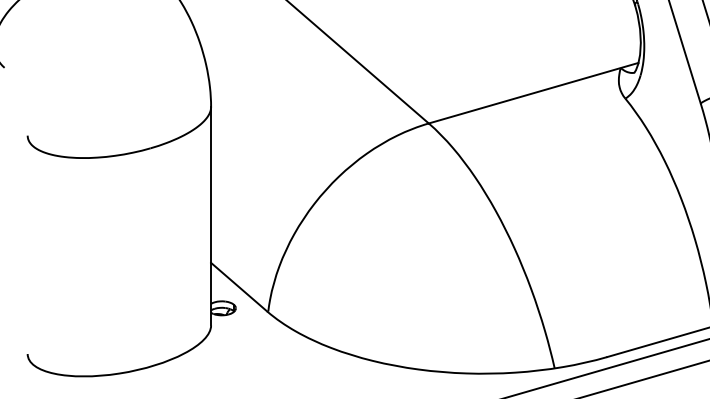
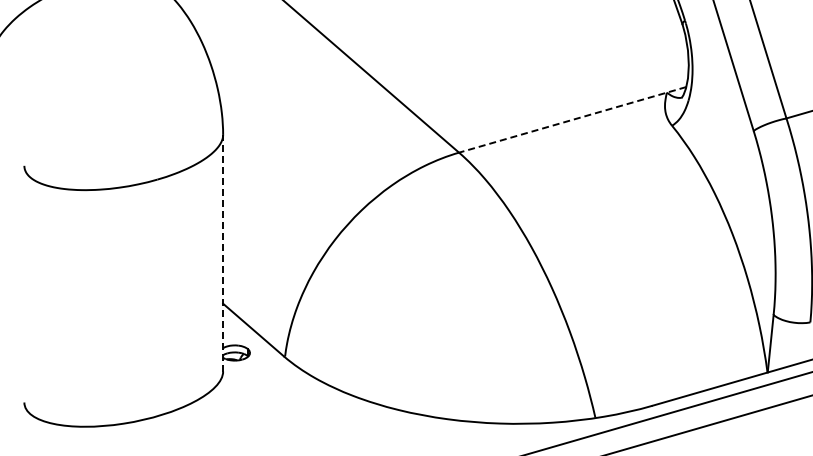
line: (533, 93) -> (572, 120), solid -> dashed
line: (211, 215) -> (223, 252), solid -> dashed

